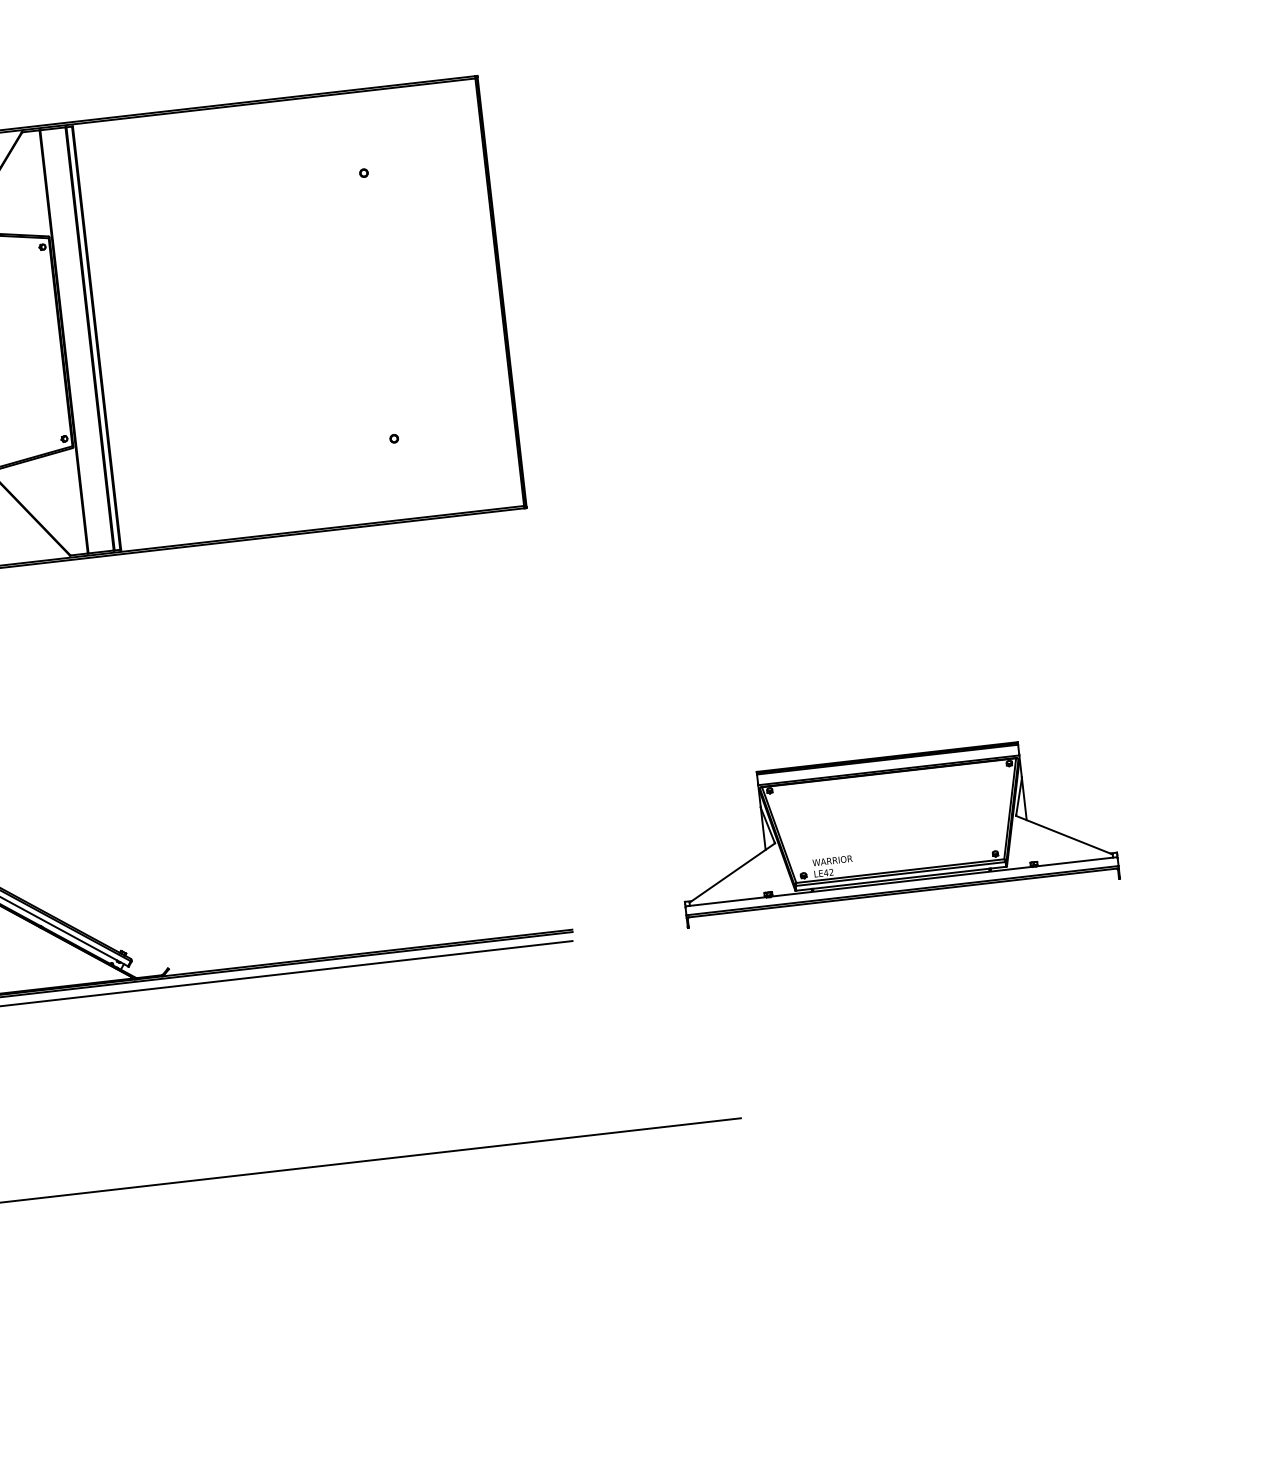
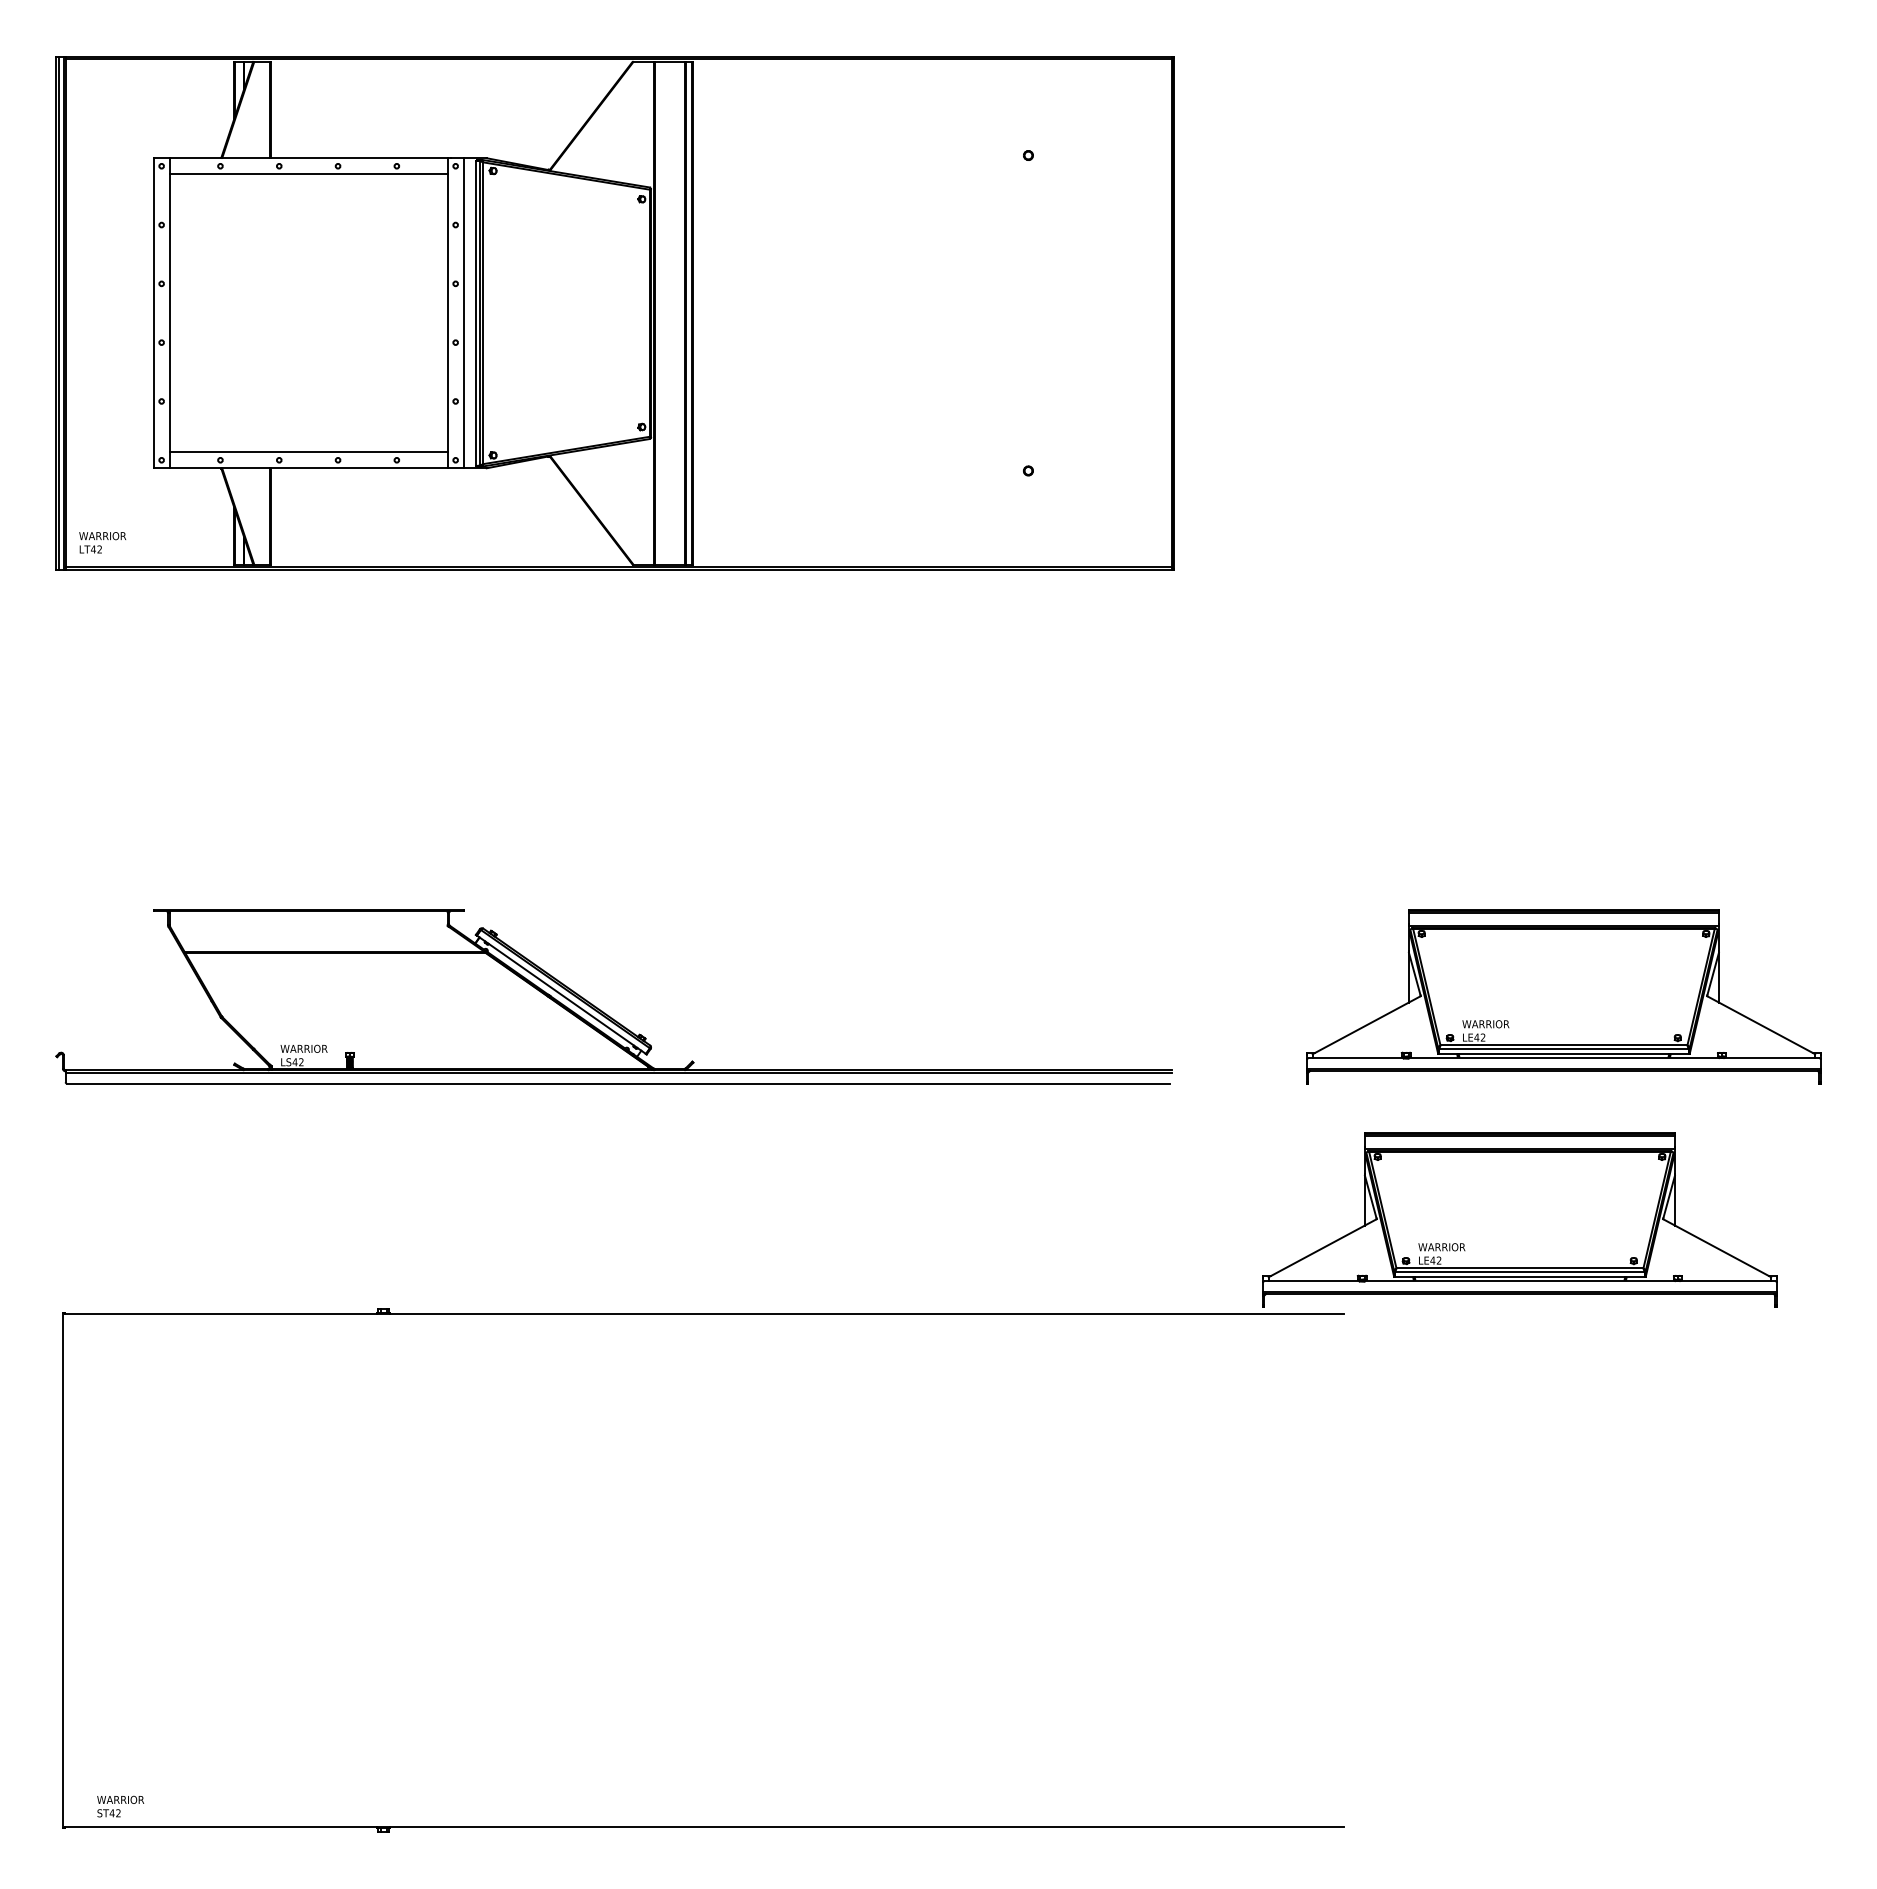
part: (879, 1021) -> (1519, 1219), added

